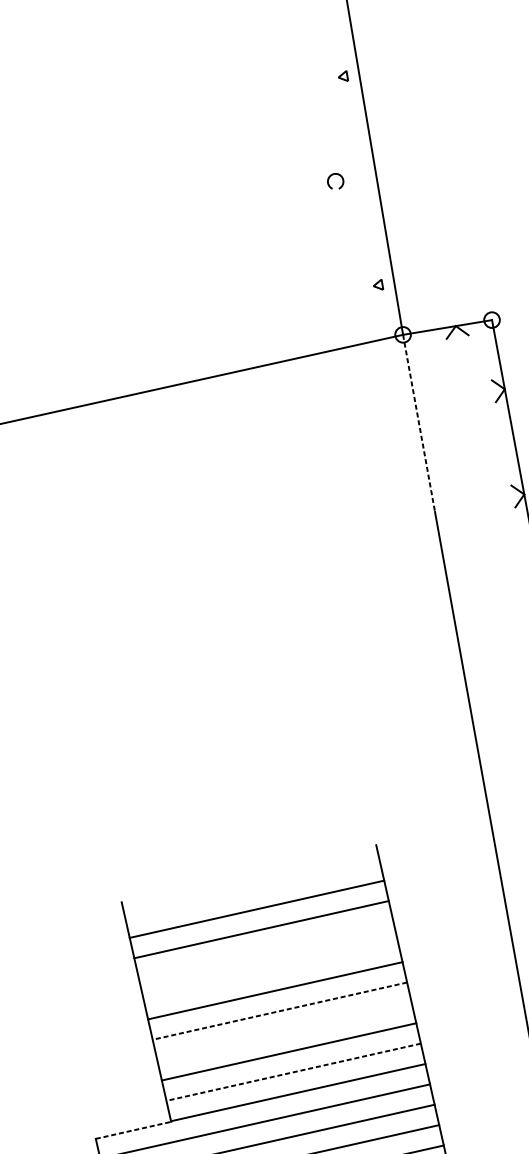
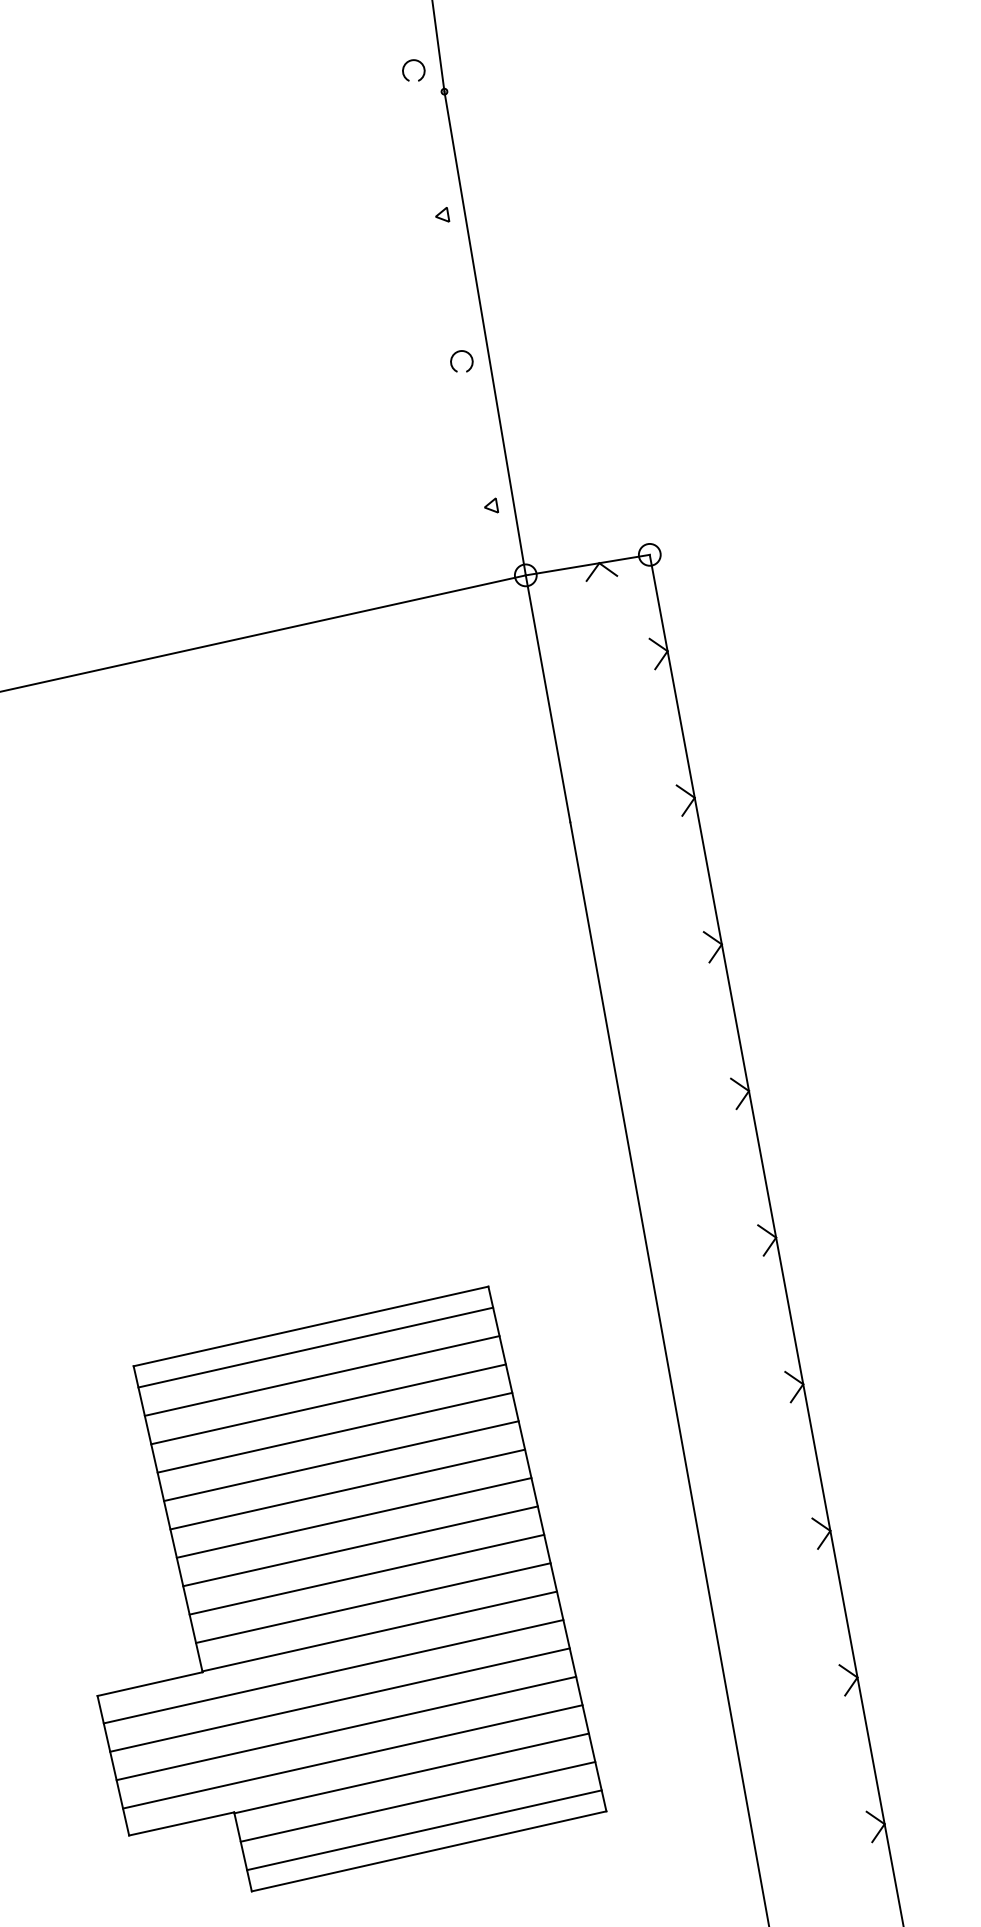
curve: (329, 178) -> (453, 357), moved
line: (419, 423) -> (548, 699), dashed -> solid
line: (248, 873) -> (310, 1326), added
line: (252, 888) -> (315, 1347), added
line: (265, 949) -> (334, 1432), added
line: (270, 970) -> (341, 1461), added
line: (280, 1010) -> (354, 1517), dashed -> solid
line: (284, 1031) -> (360, 1546), added
line: (293, 1072) -> (373, 1603), dashed -> solid
line: (133, 1130) -> (150, 1684), dashed -> solid

